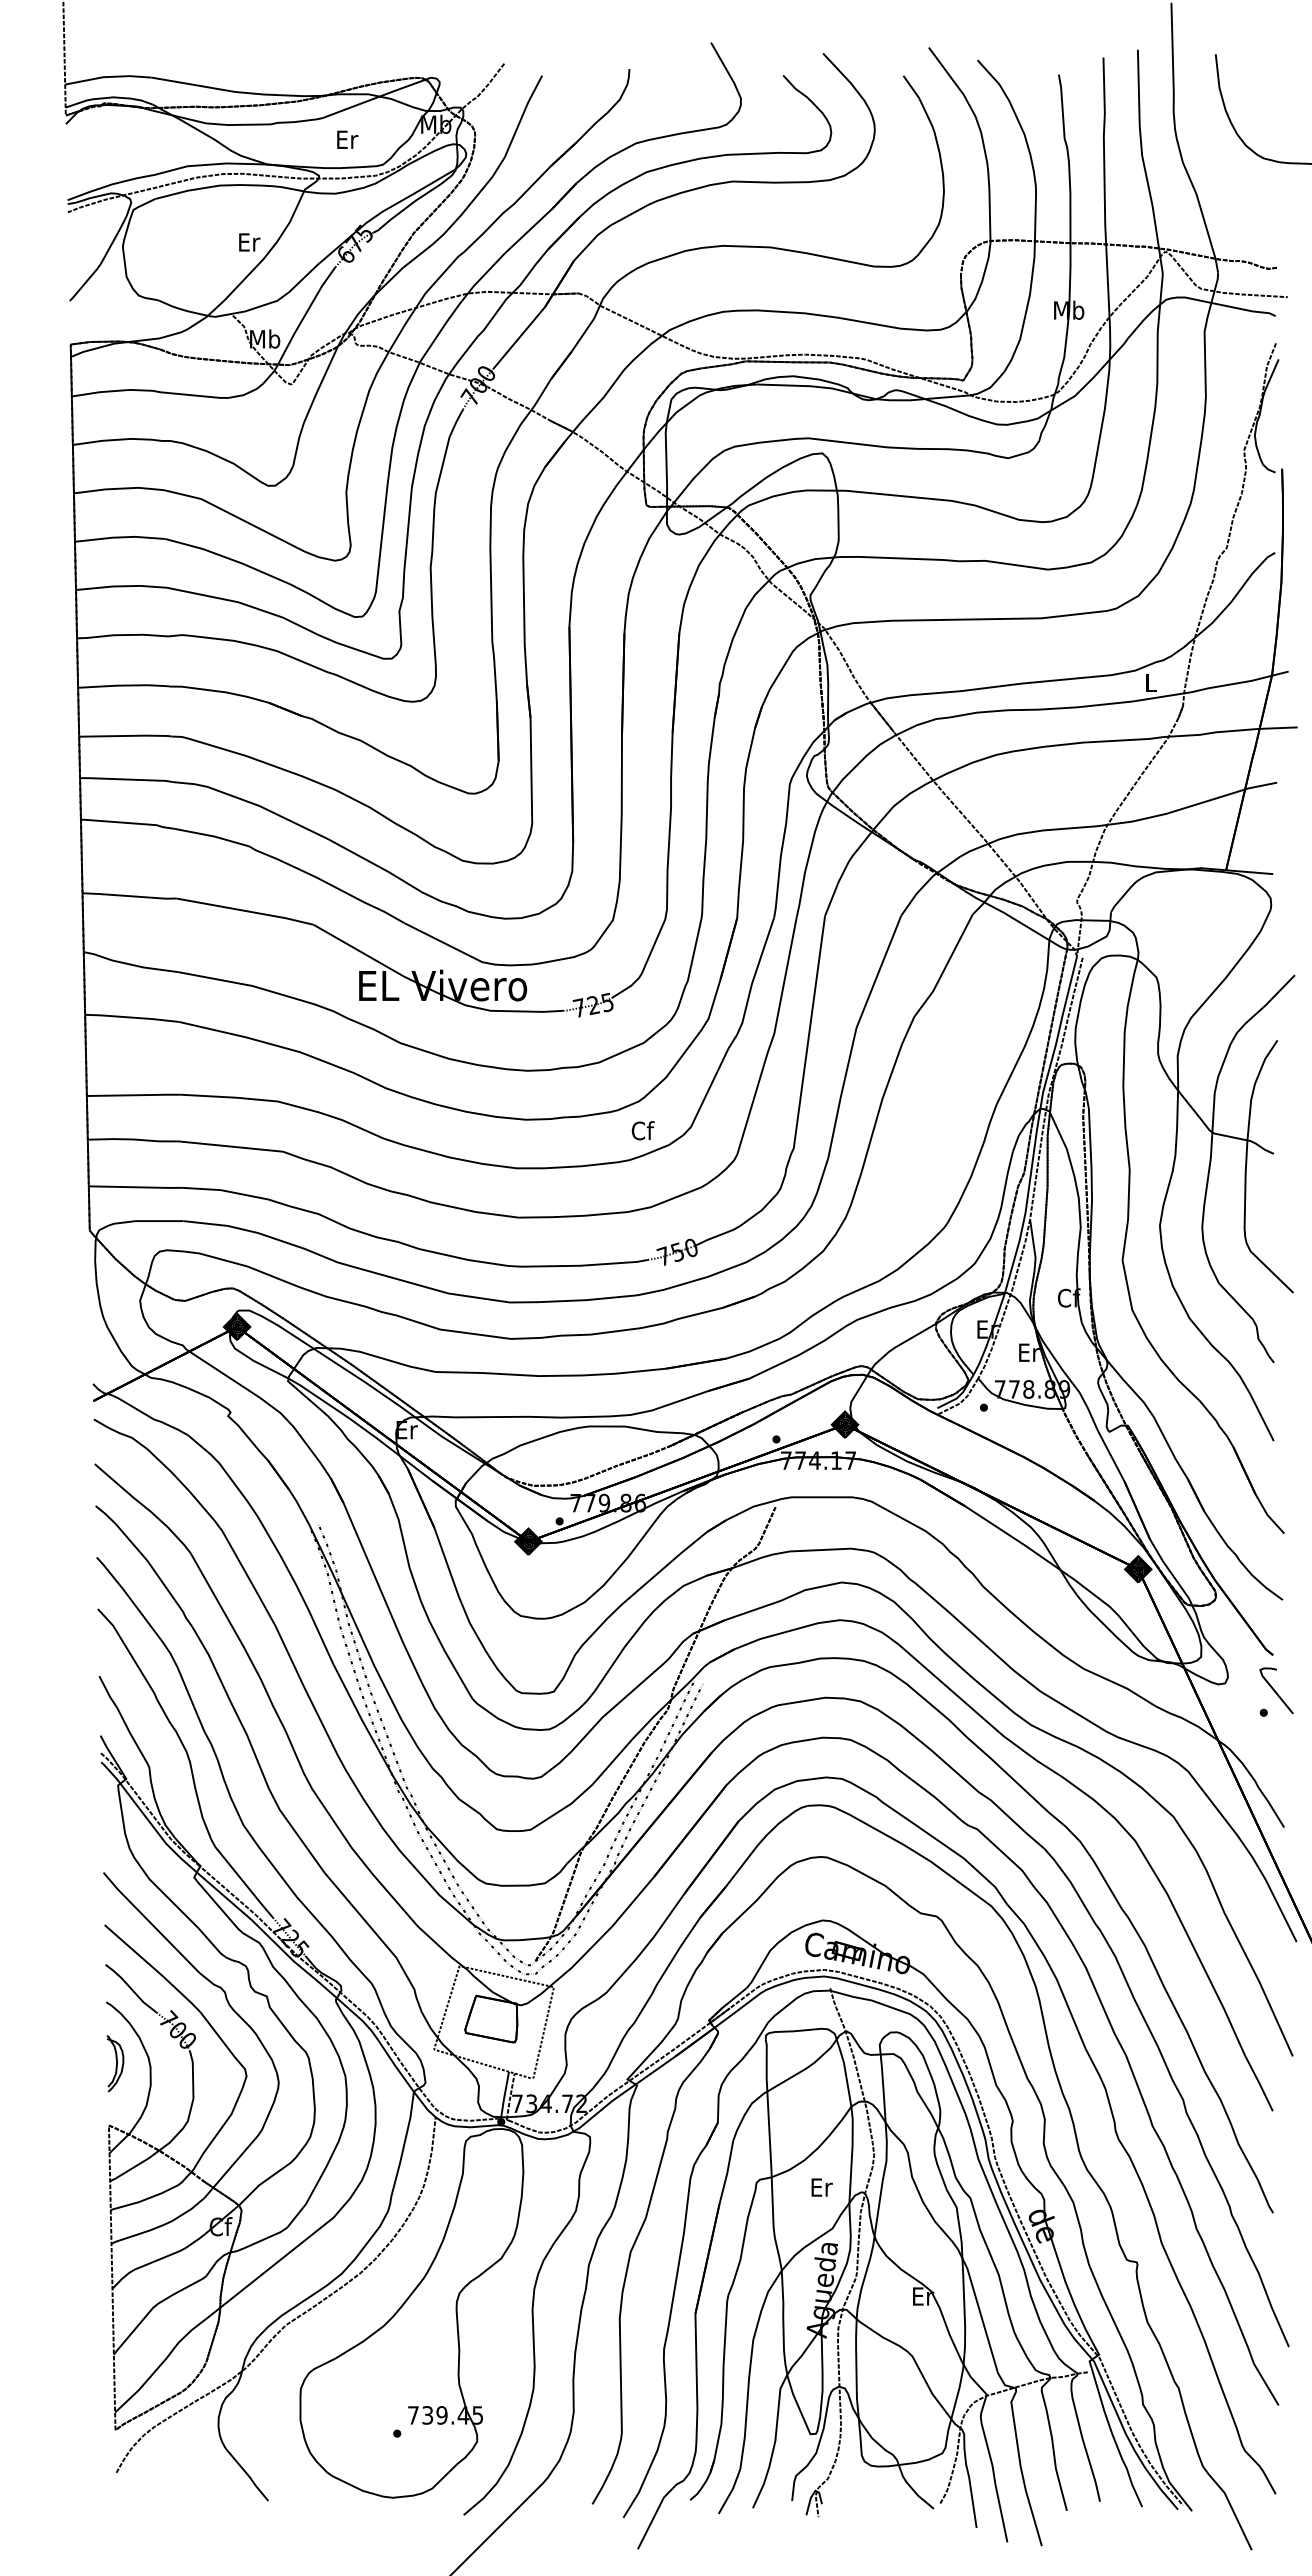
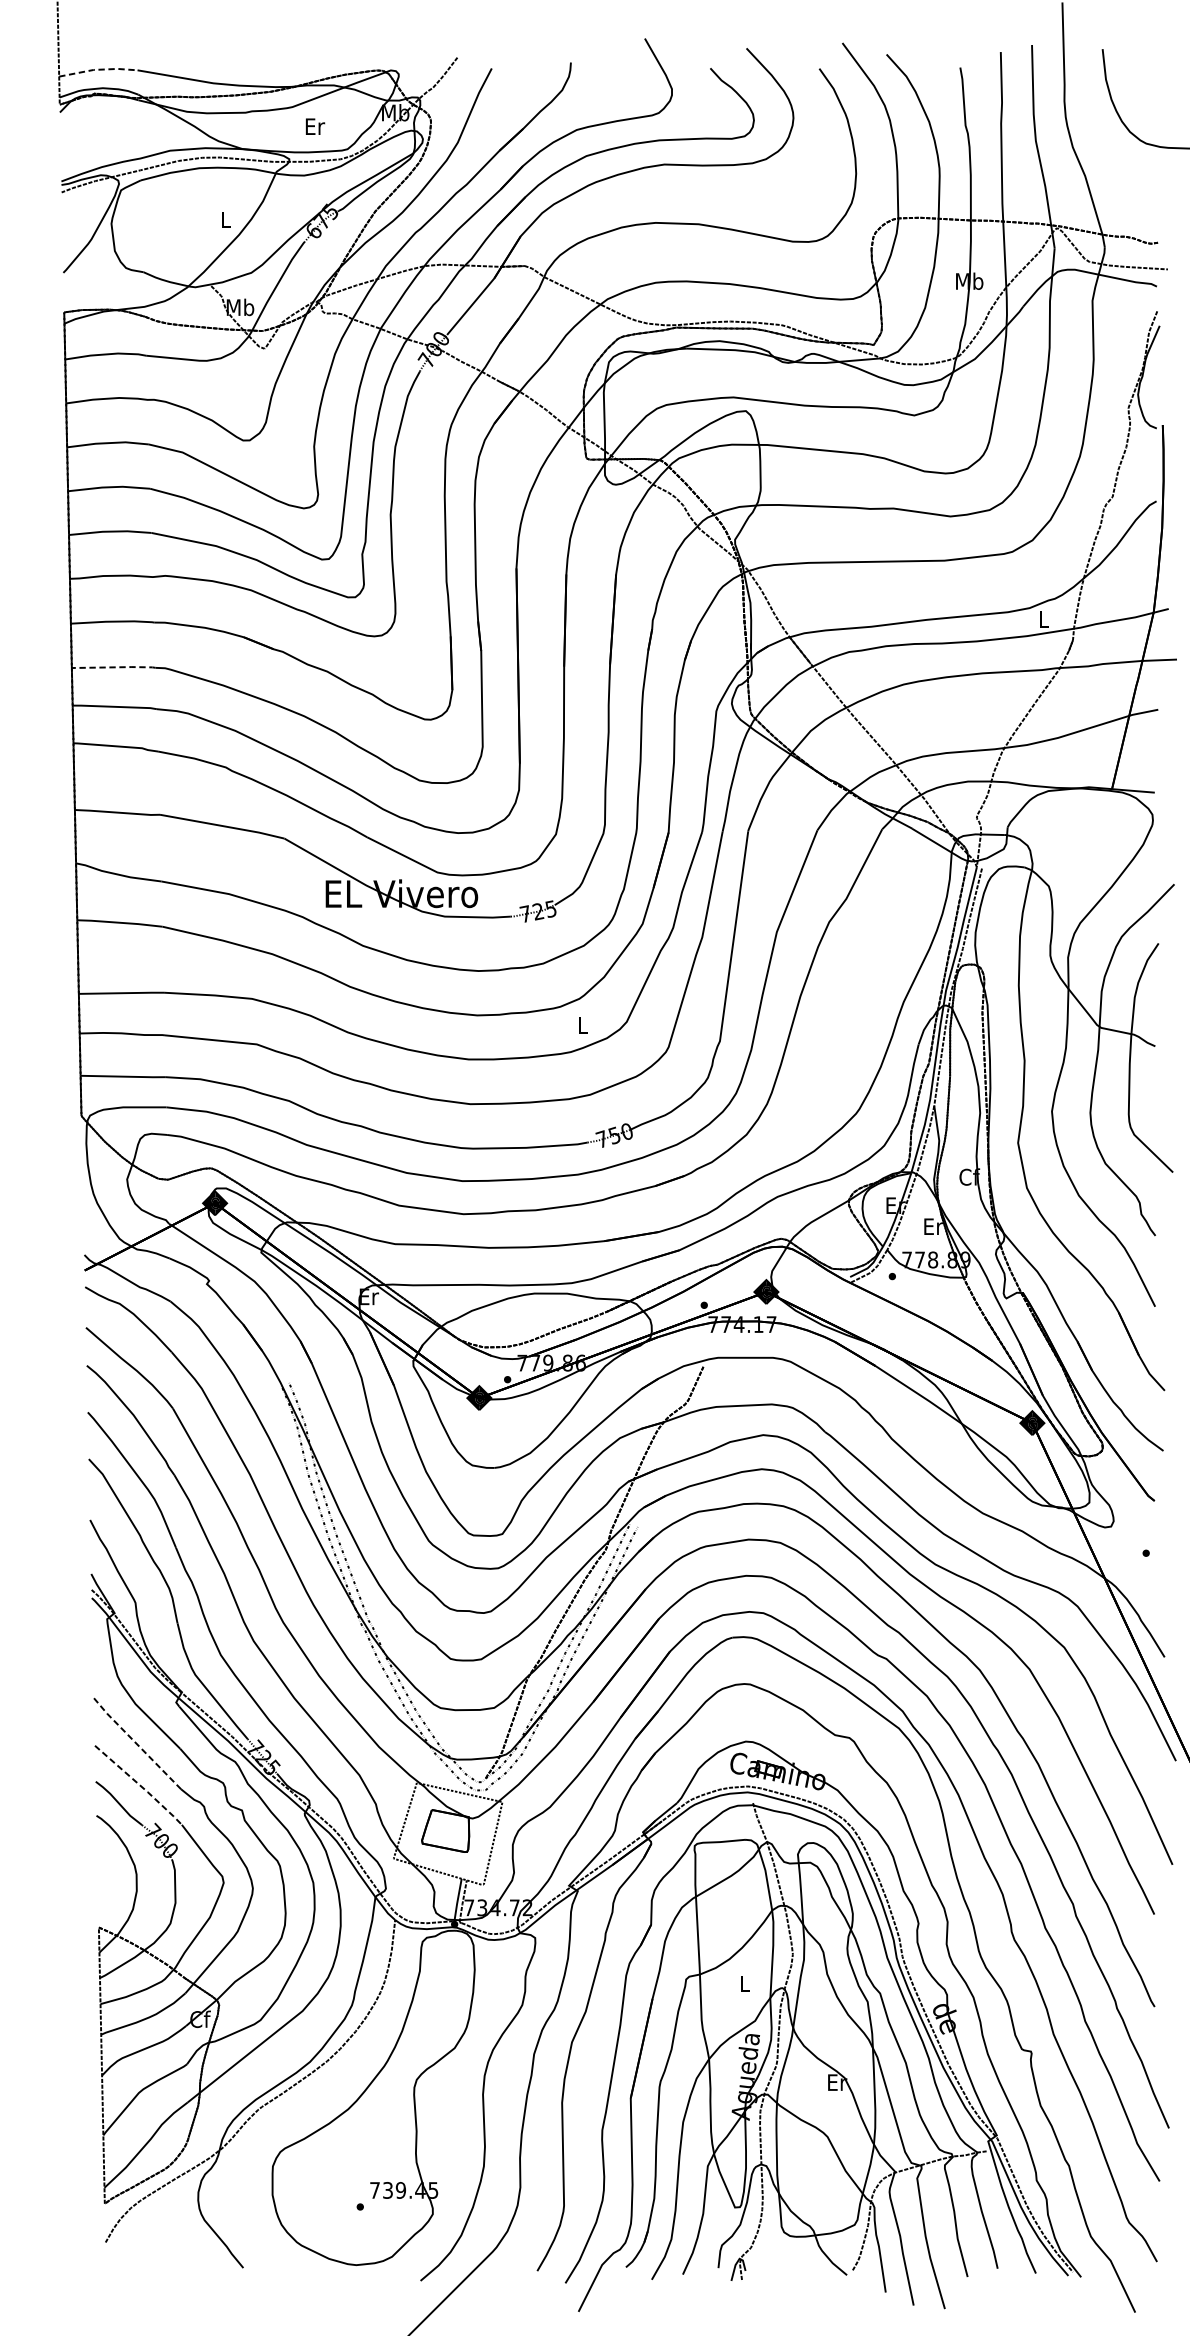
line: (108, 77) -> (98, 70), solid -> dashed
text: (249, 242) -> (226, 219), Er -> L
line: (126, 735) -> (114, 666), solid -> dashed
text: (642, 1130) -> (582, 1025), Cf -> L
curve: (1275, 1690) -> (1156, 1533), removed
line: (150, 1922) -> (136, 1743), solid -> dashed
line: (154, 1969) -> (140, 1786), solid -> dashed
part: (115, 2063) -> (104, 1871), removed
text: (821, 2187) -> (745, 1983), Er -> L

